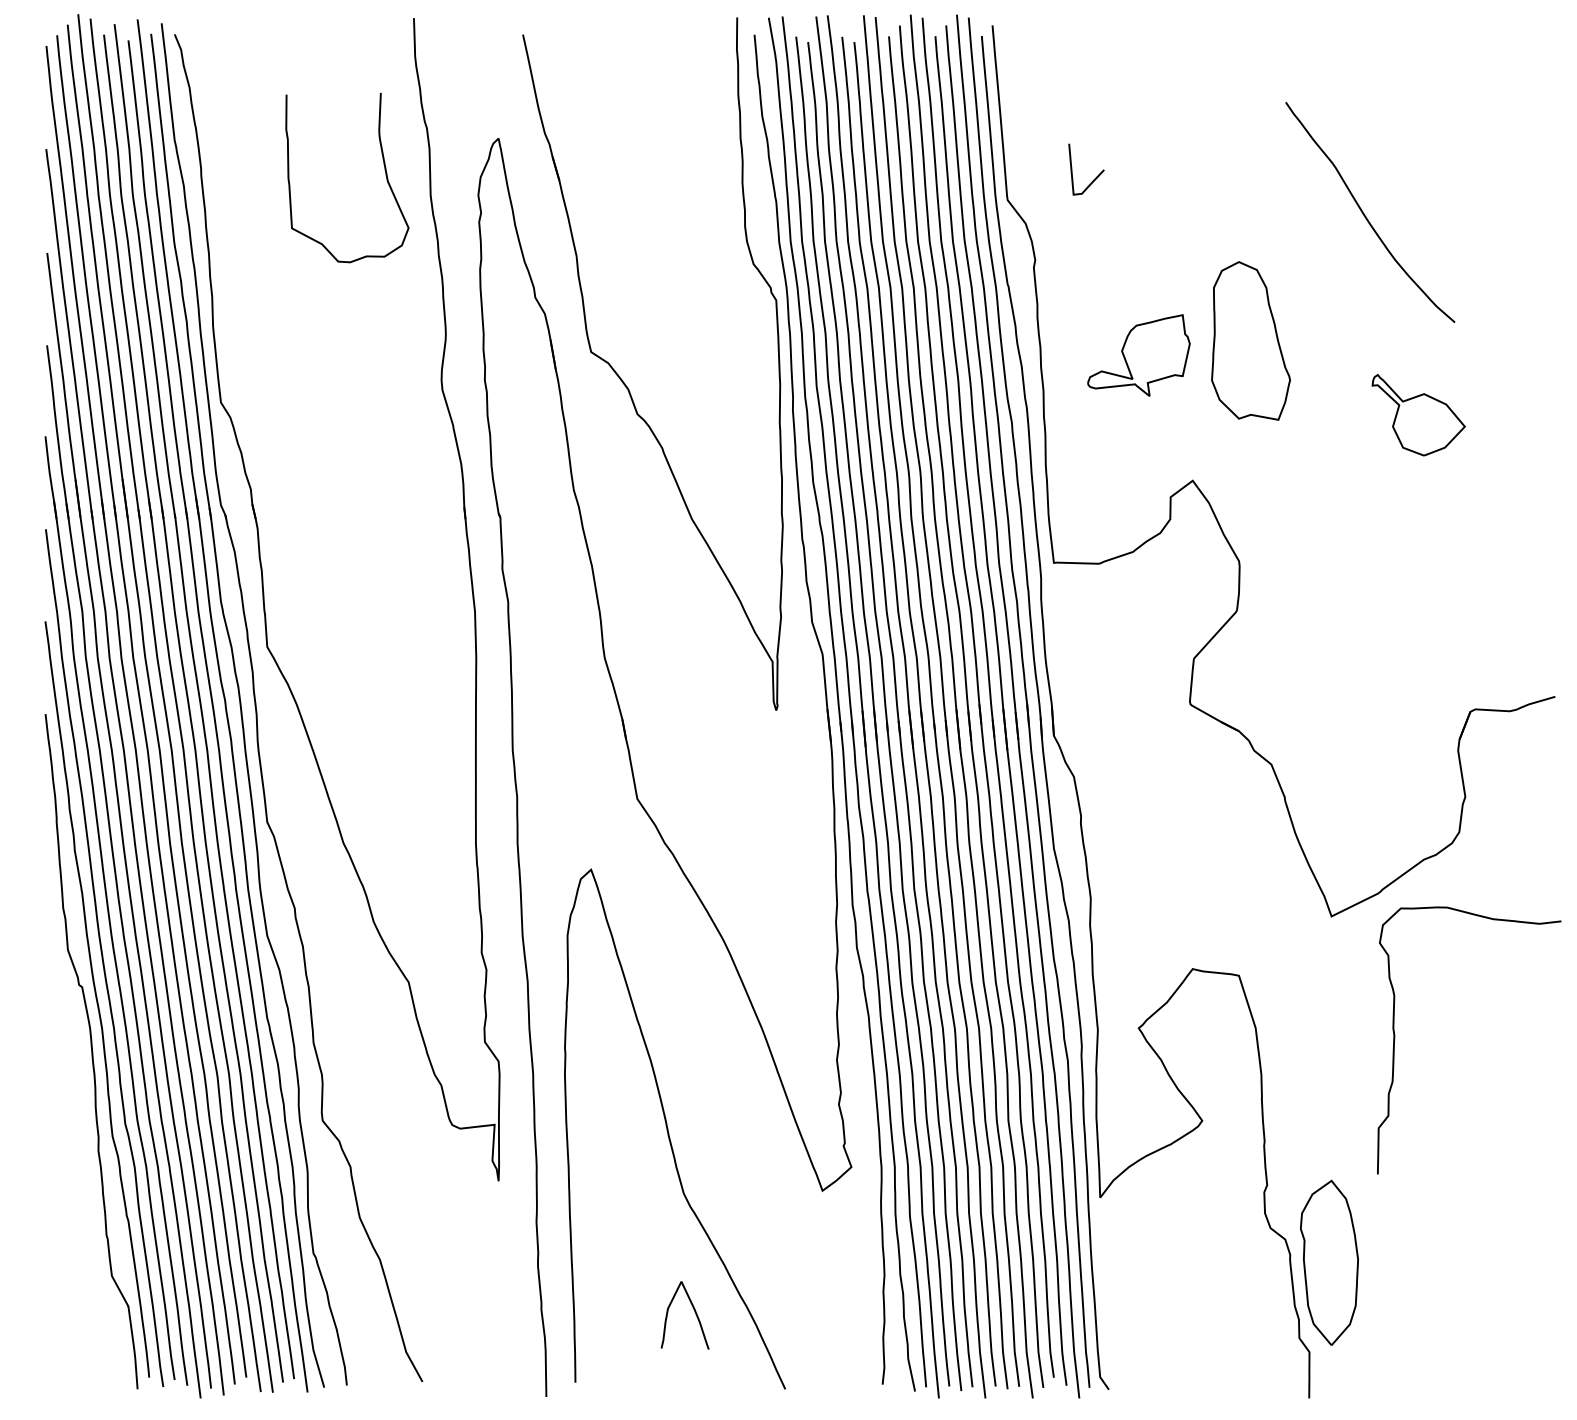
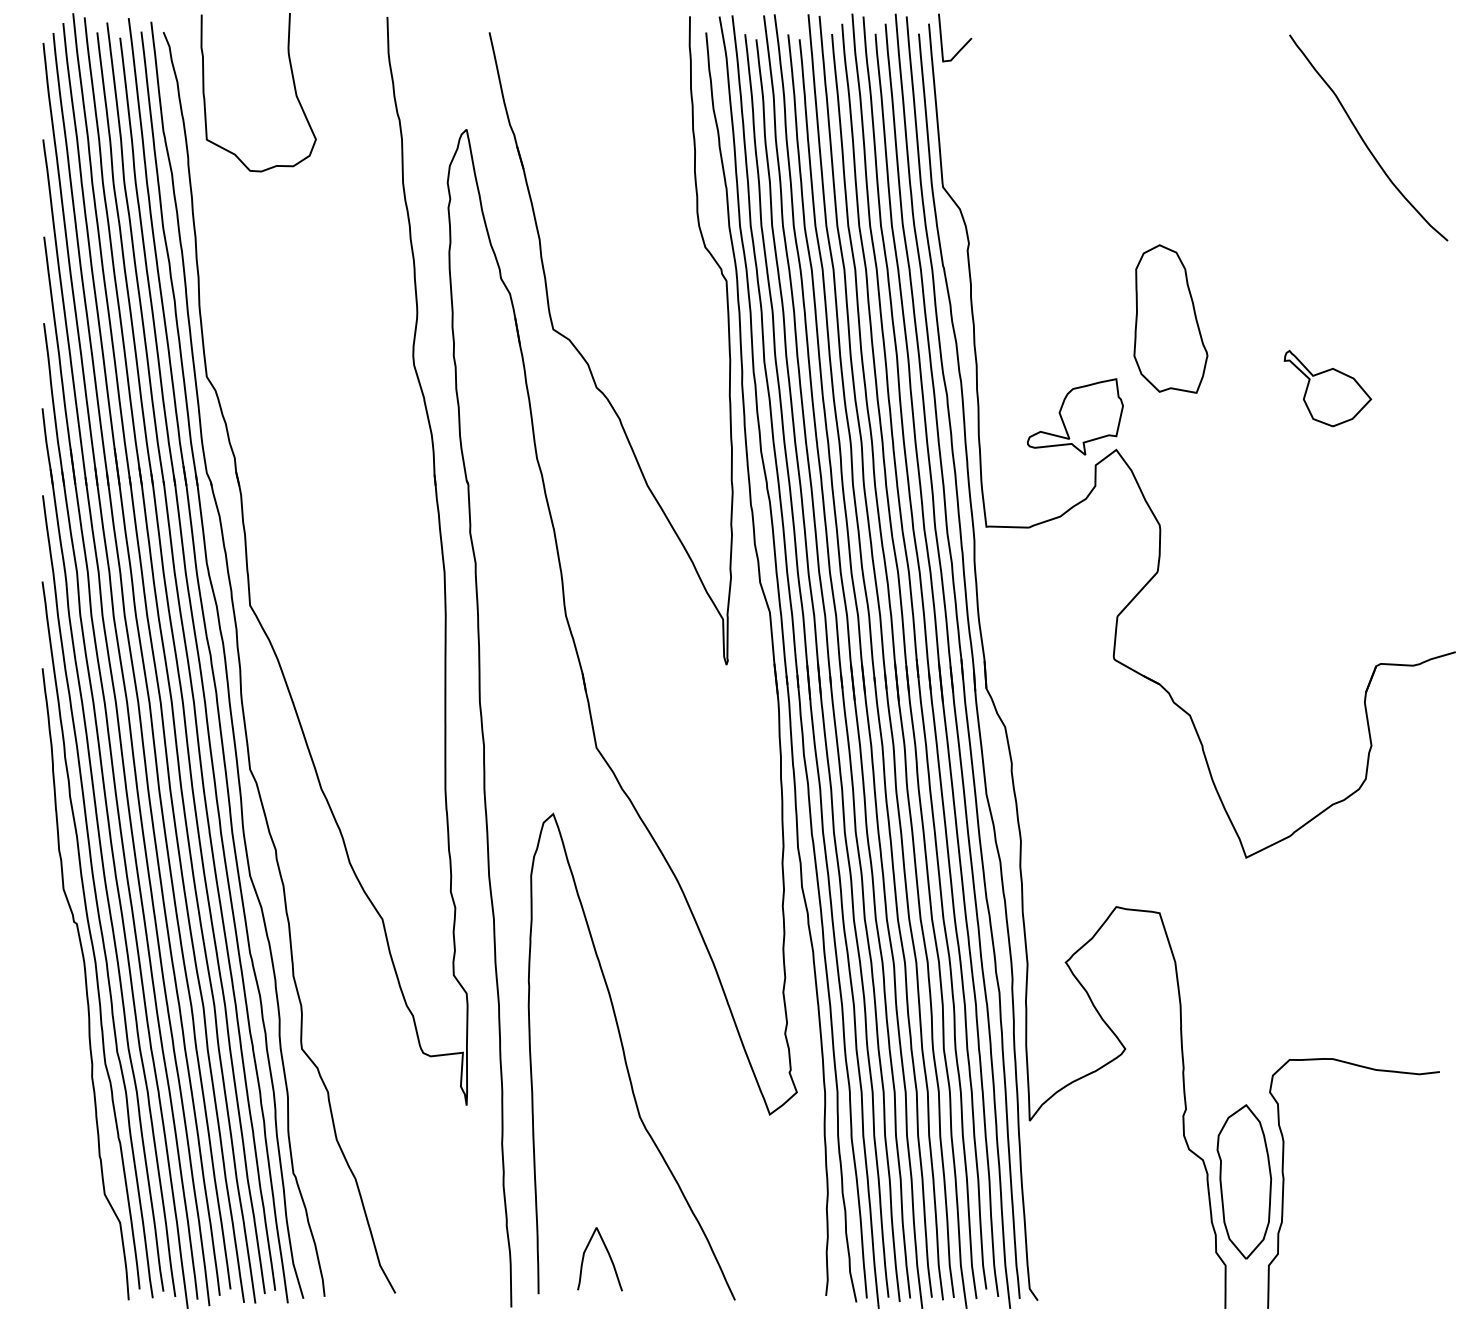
curve: (384, 170) -> (293, 85), moved
curve: (1095, 177) -> (963, 45), moved
curve: (1366, 216) -> (1365, 141), moved
part: (1138, 355) -> (1074, 416), moved
curve: (1395, 1039) -> (1284, 1182), moved
curve: (694, 1312) -> (608, 1256), moved

